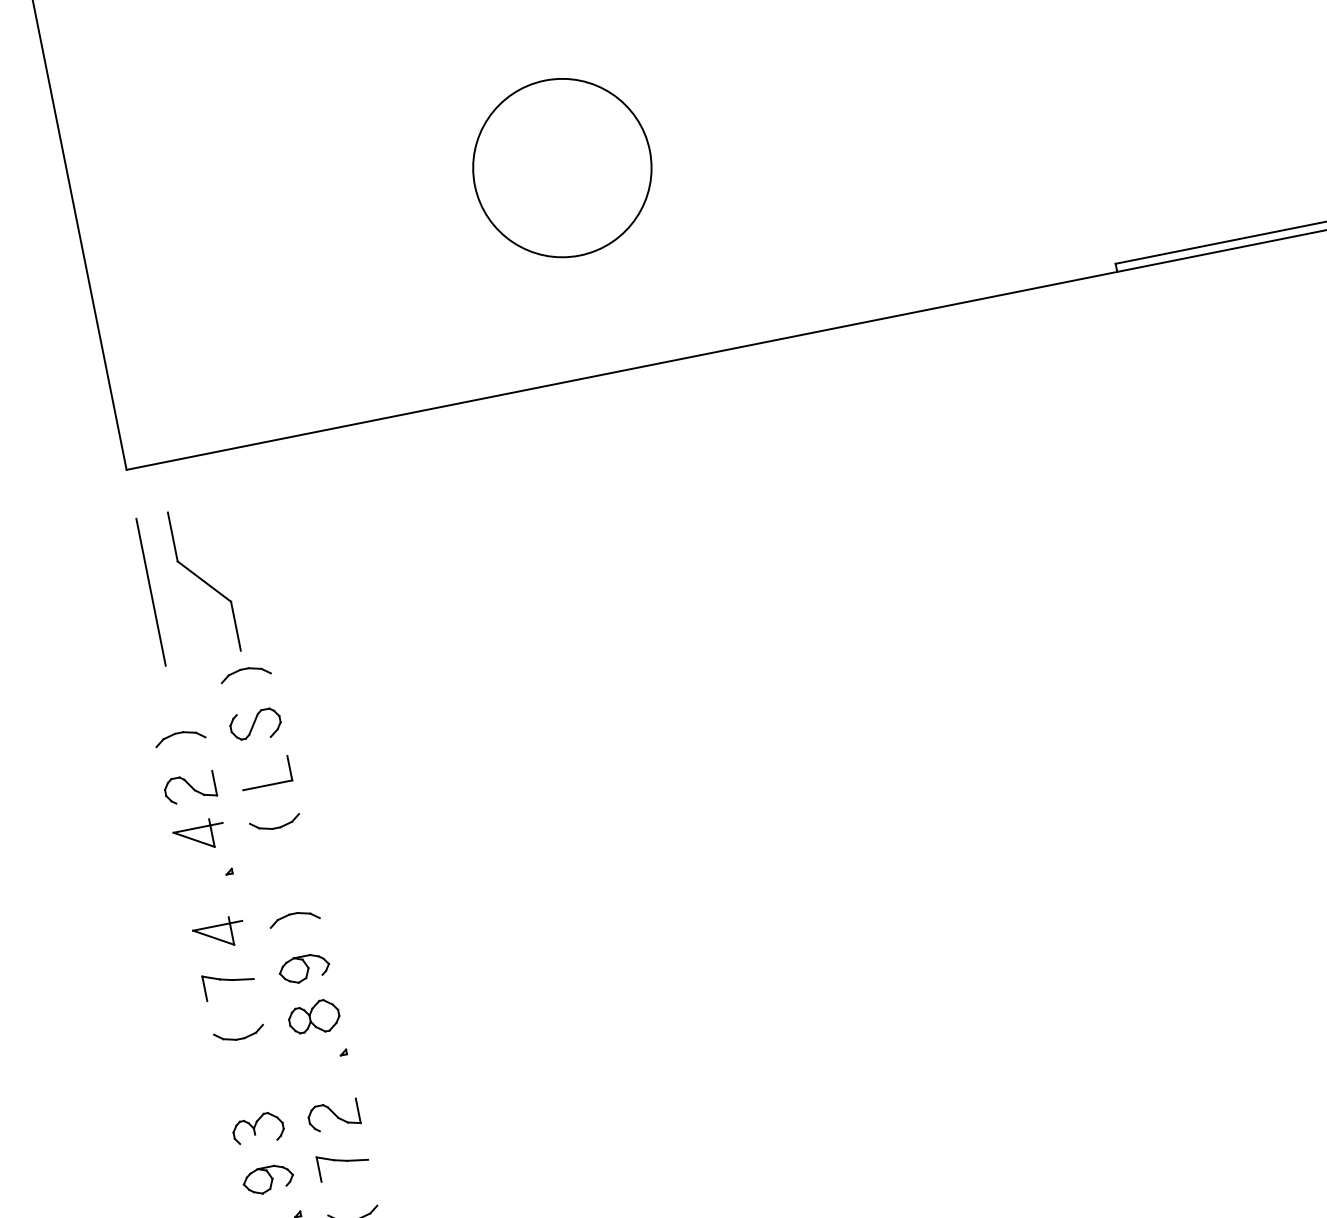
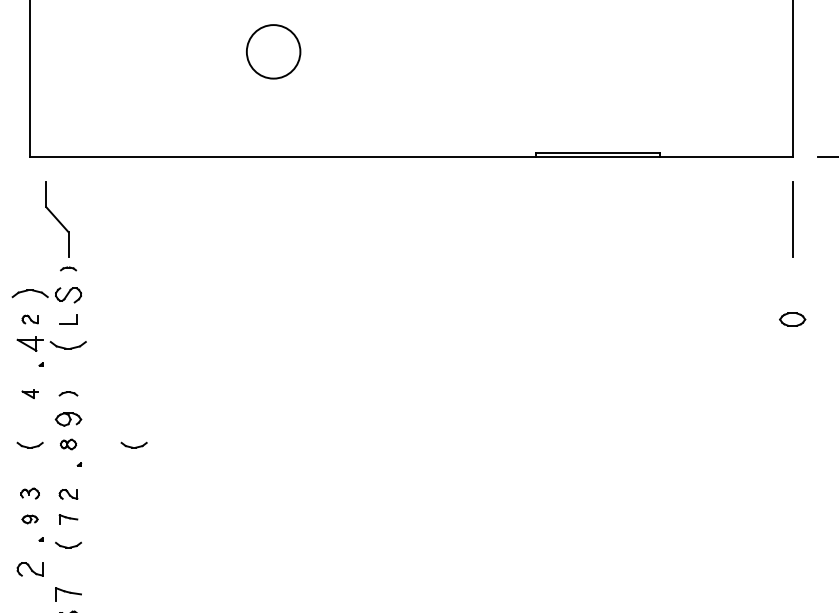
circle: (562, 167) -> (273, 51), size x0.6
line: (151, 591) -> (30, 219), removed
part: (245, 672) -> (68, 268), size x0.6
part: (178, 737) -> (29, 293), size x1.4
part: (265, 772) -> (68, 319), size x0.7
part: (188, 788) -> (29, 319), size x0.6
part: (275, 823) -> (68, 345), size x1.4
part: (294, 917) -> (68, 393), size x0.7
part: (217, 933) -> (29, 393), size x0.6
part: (227, 984) -> (29, 419), removed
part: (441, 992) -> (133, 444), added
part: (314, 1017) -> (68, 444), size x0.6
part: (333, 1115) -> (68, 494), size x0.7
part: (256, 1129) -> (29, 493), size x0.7
part: (343, 1164) -> (68, 519), size x0.7
part: (267, 1180) -> (29, 519), size x0.6

